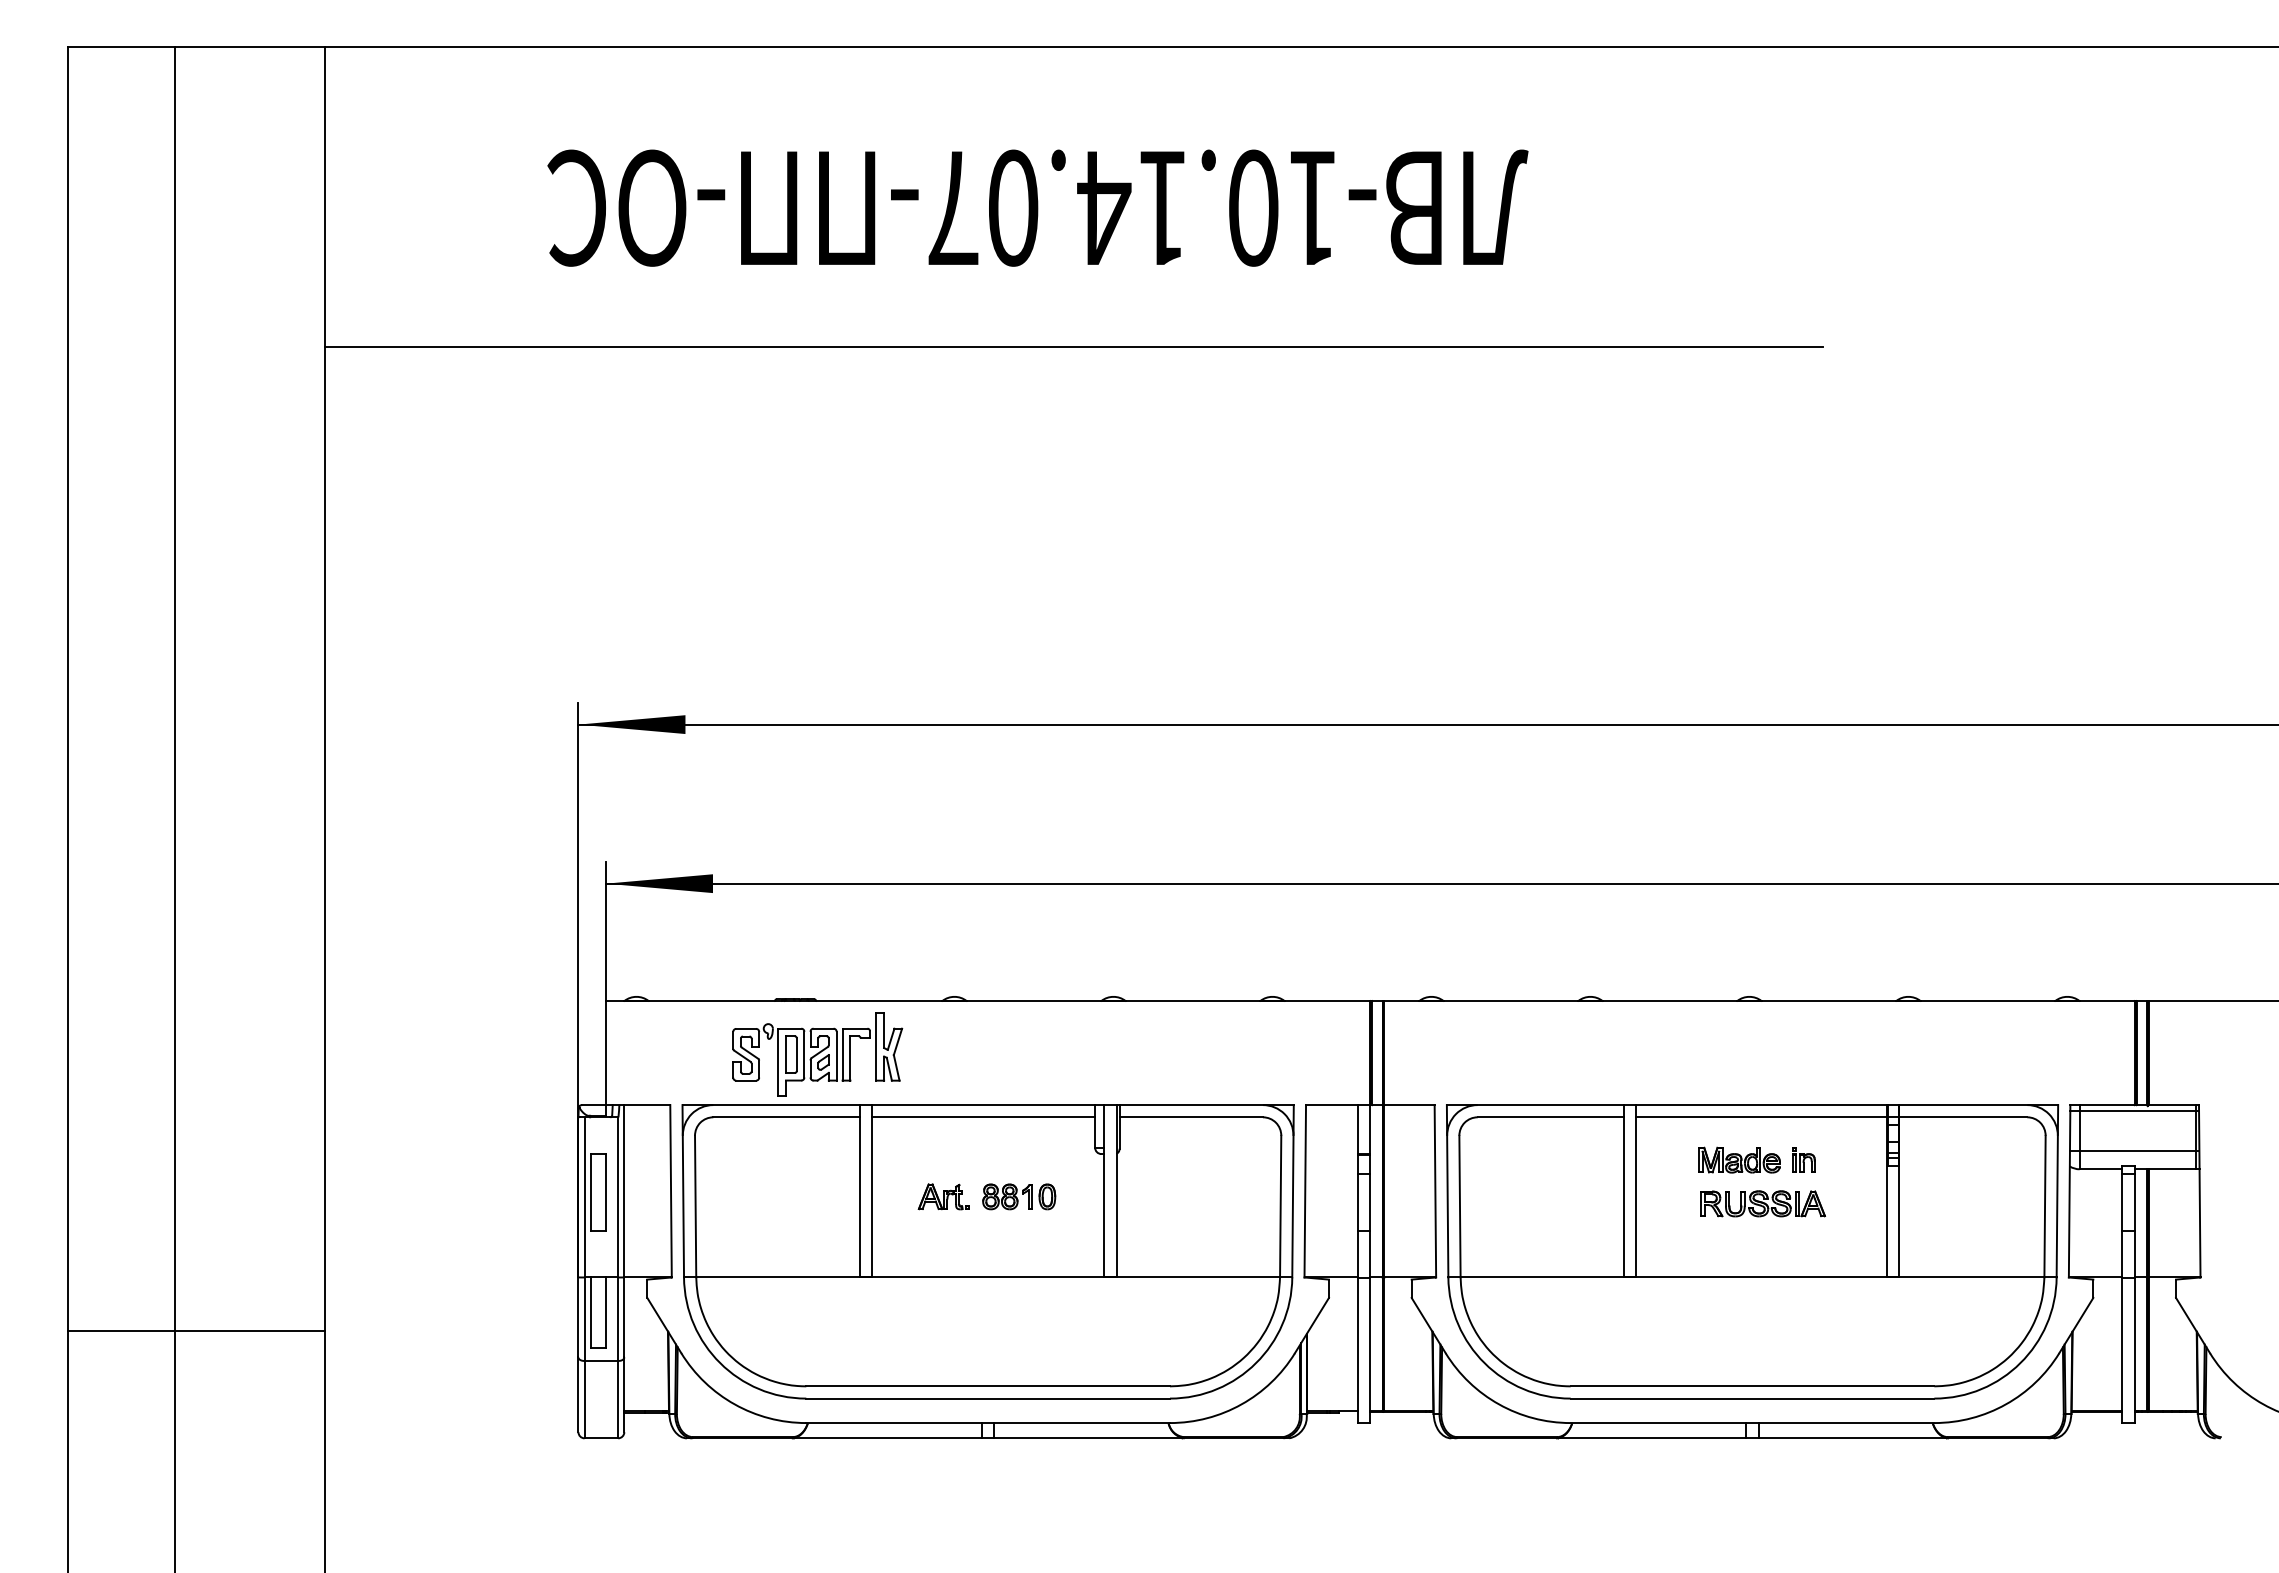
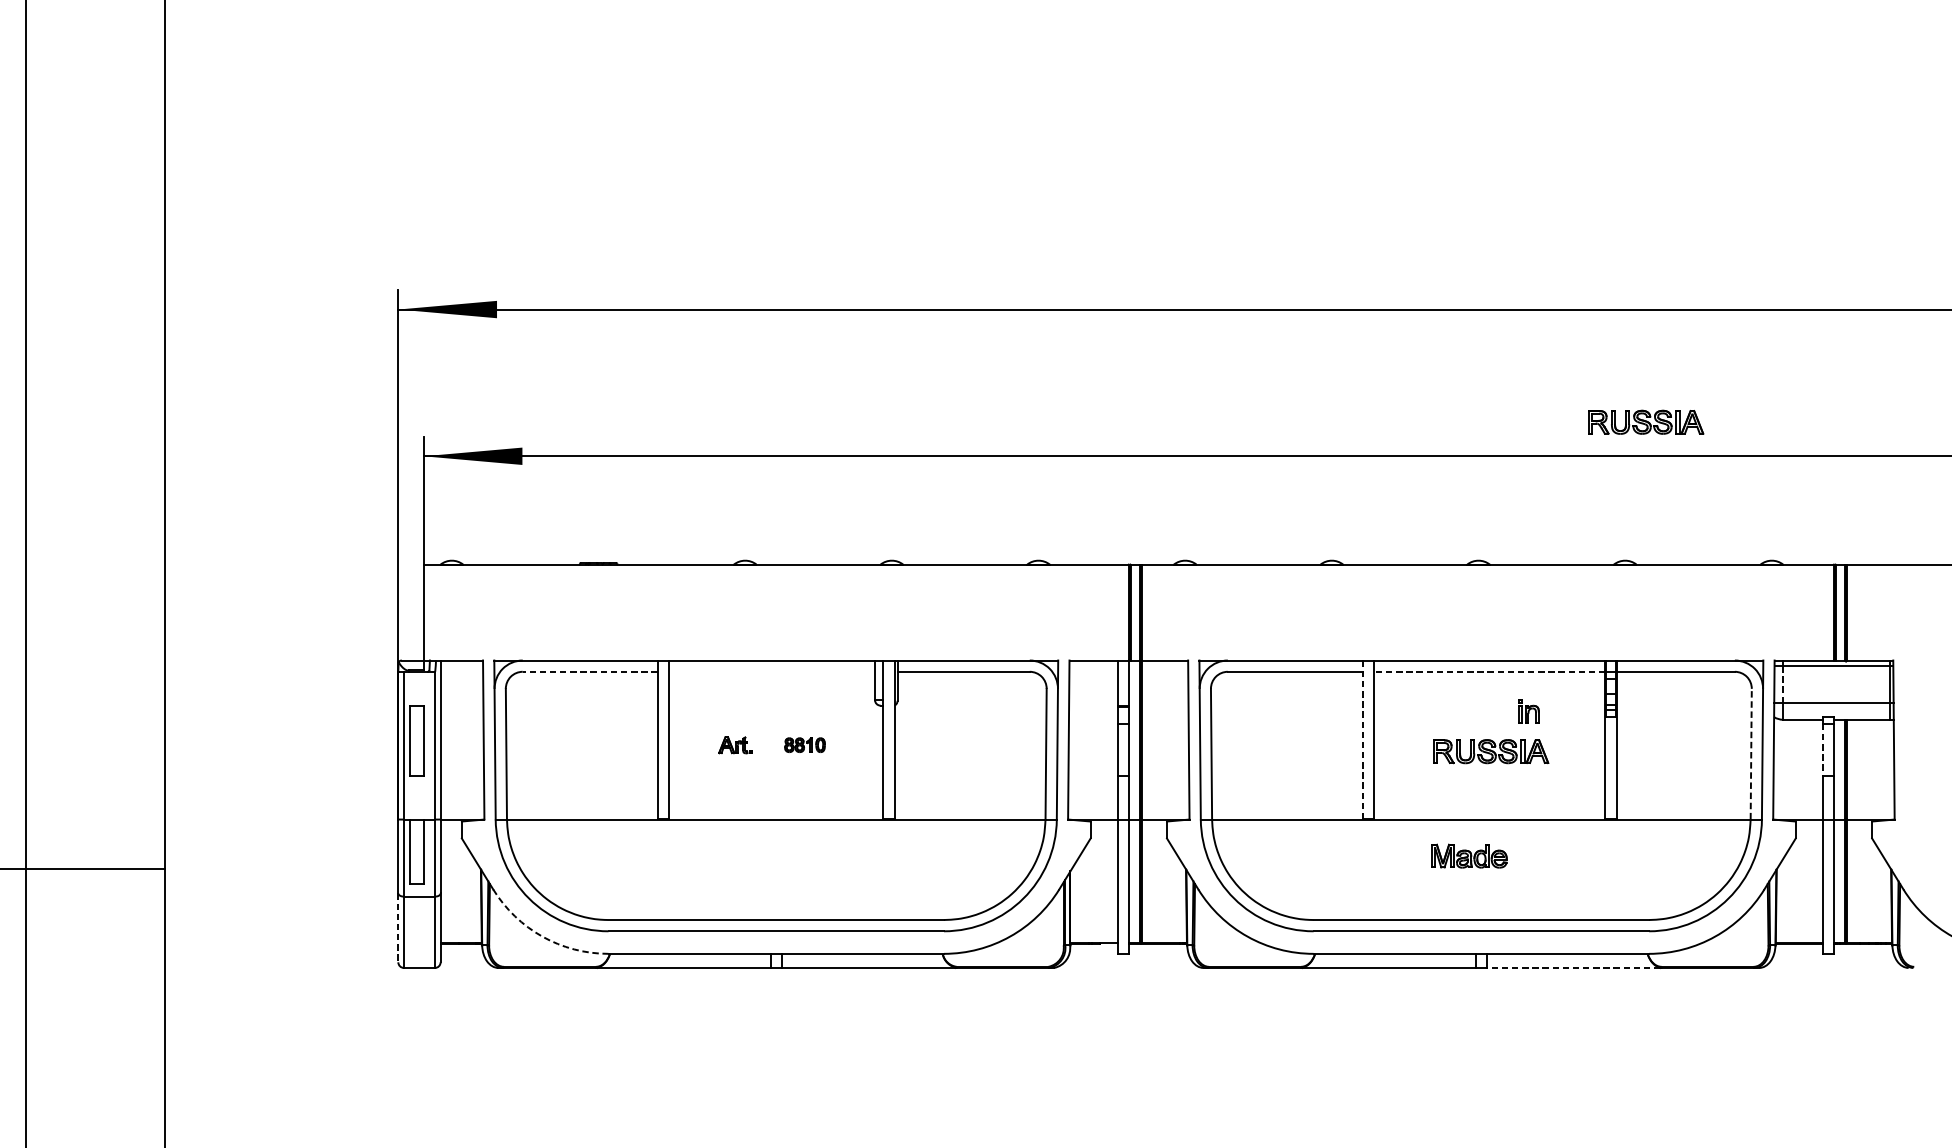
part: (1930, 846) -> (1645, 421), added
part: (817, 1054) -> (618, 613), removed
line: (786, 1117) -> (590, 671), solid -> dashed
line: (983, 1117) -> (771, 671), removed
line: (1761, 1117) -> (1489, 671), solid -> dashed
line: (2079, 1131) -> (1783, 684), solid -> dashed
part: (1739, 1159) -> (1469, 855), moved
line: (1624, 1190) -> (1363, 739), solid -> dashed
part: (943, 1196) -> (735, 744), size x0.7
part: (1019, 1196) -> (805, 744), size x0.6
line: (2122, 1202) -> (1822, 750), solid -> dashed
line: (2045, 1206) -> (1751, 754), solid -> dashed
line: (578, 1395) -> (398, 928), solid -> dashed
arc: (734, 1404) -> (542, 936), solid -> dashed
line: (1852, 1438) -> (1573, 968), solid -> dashed

